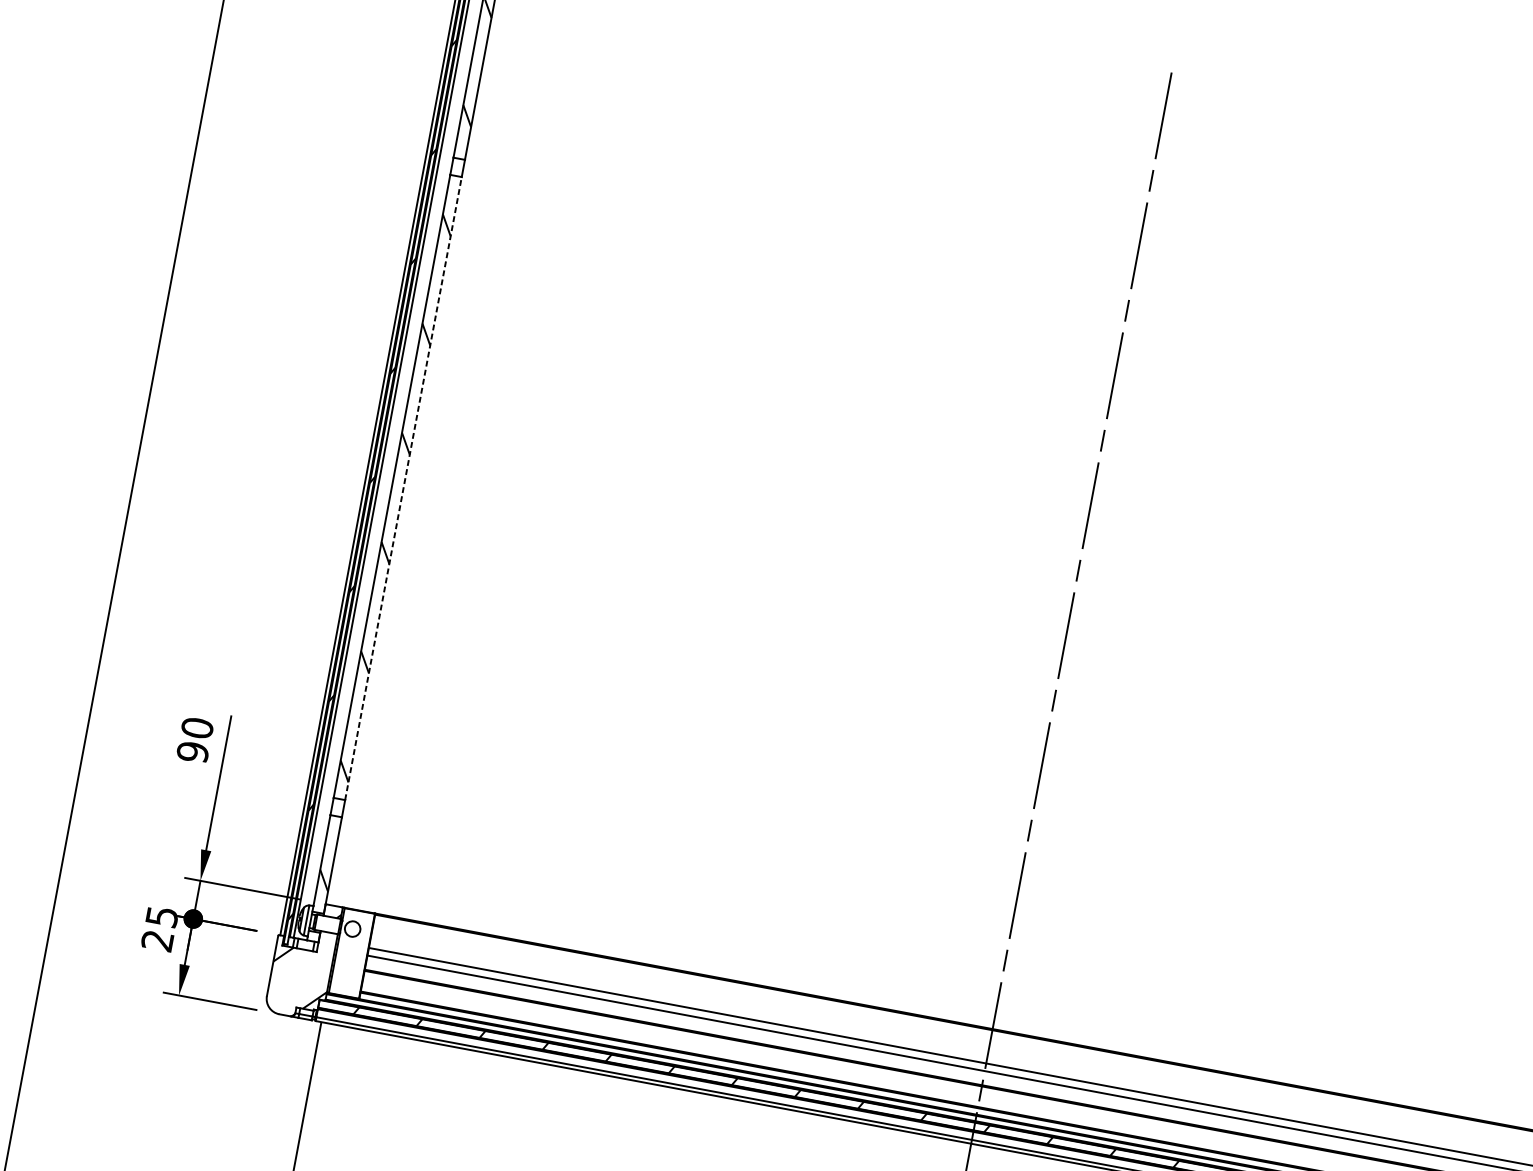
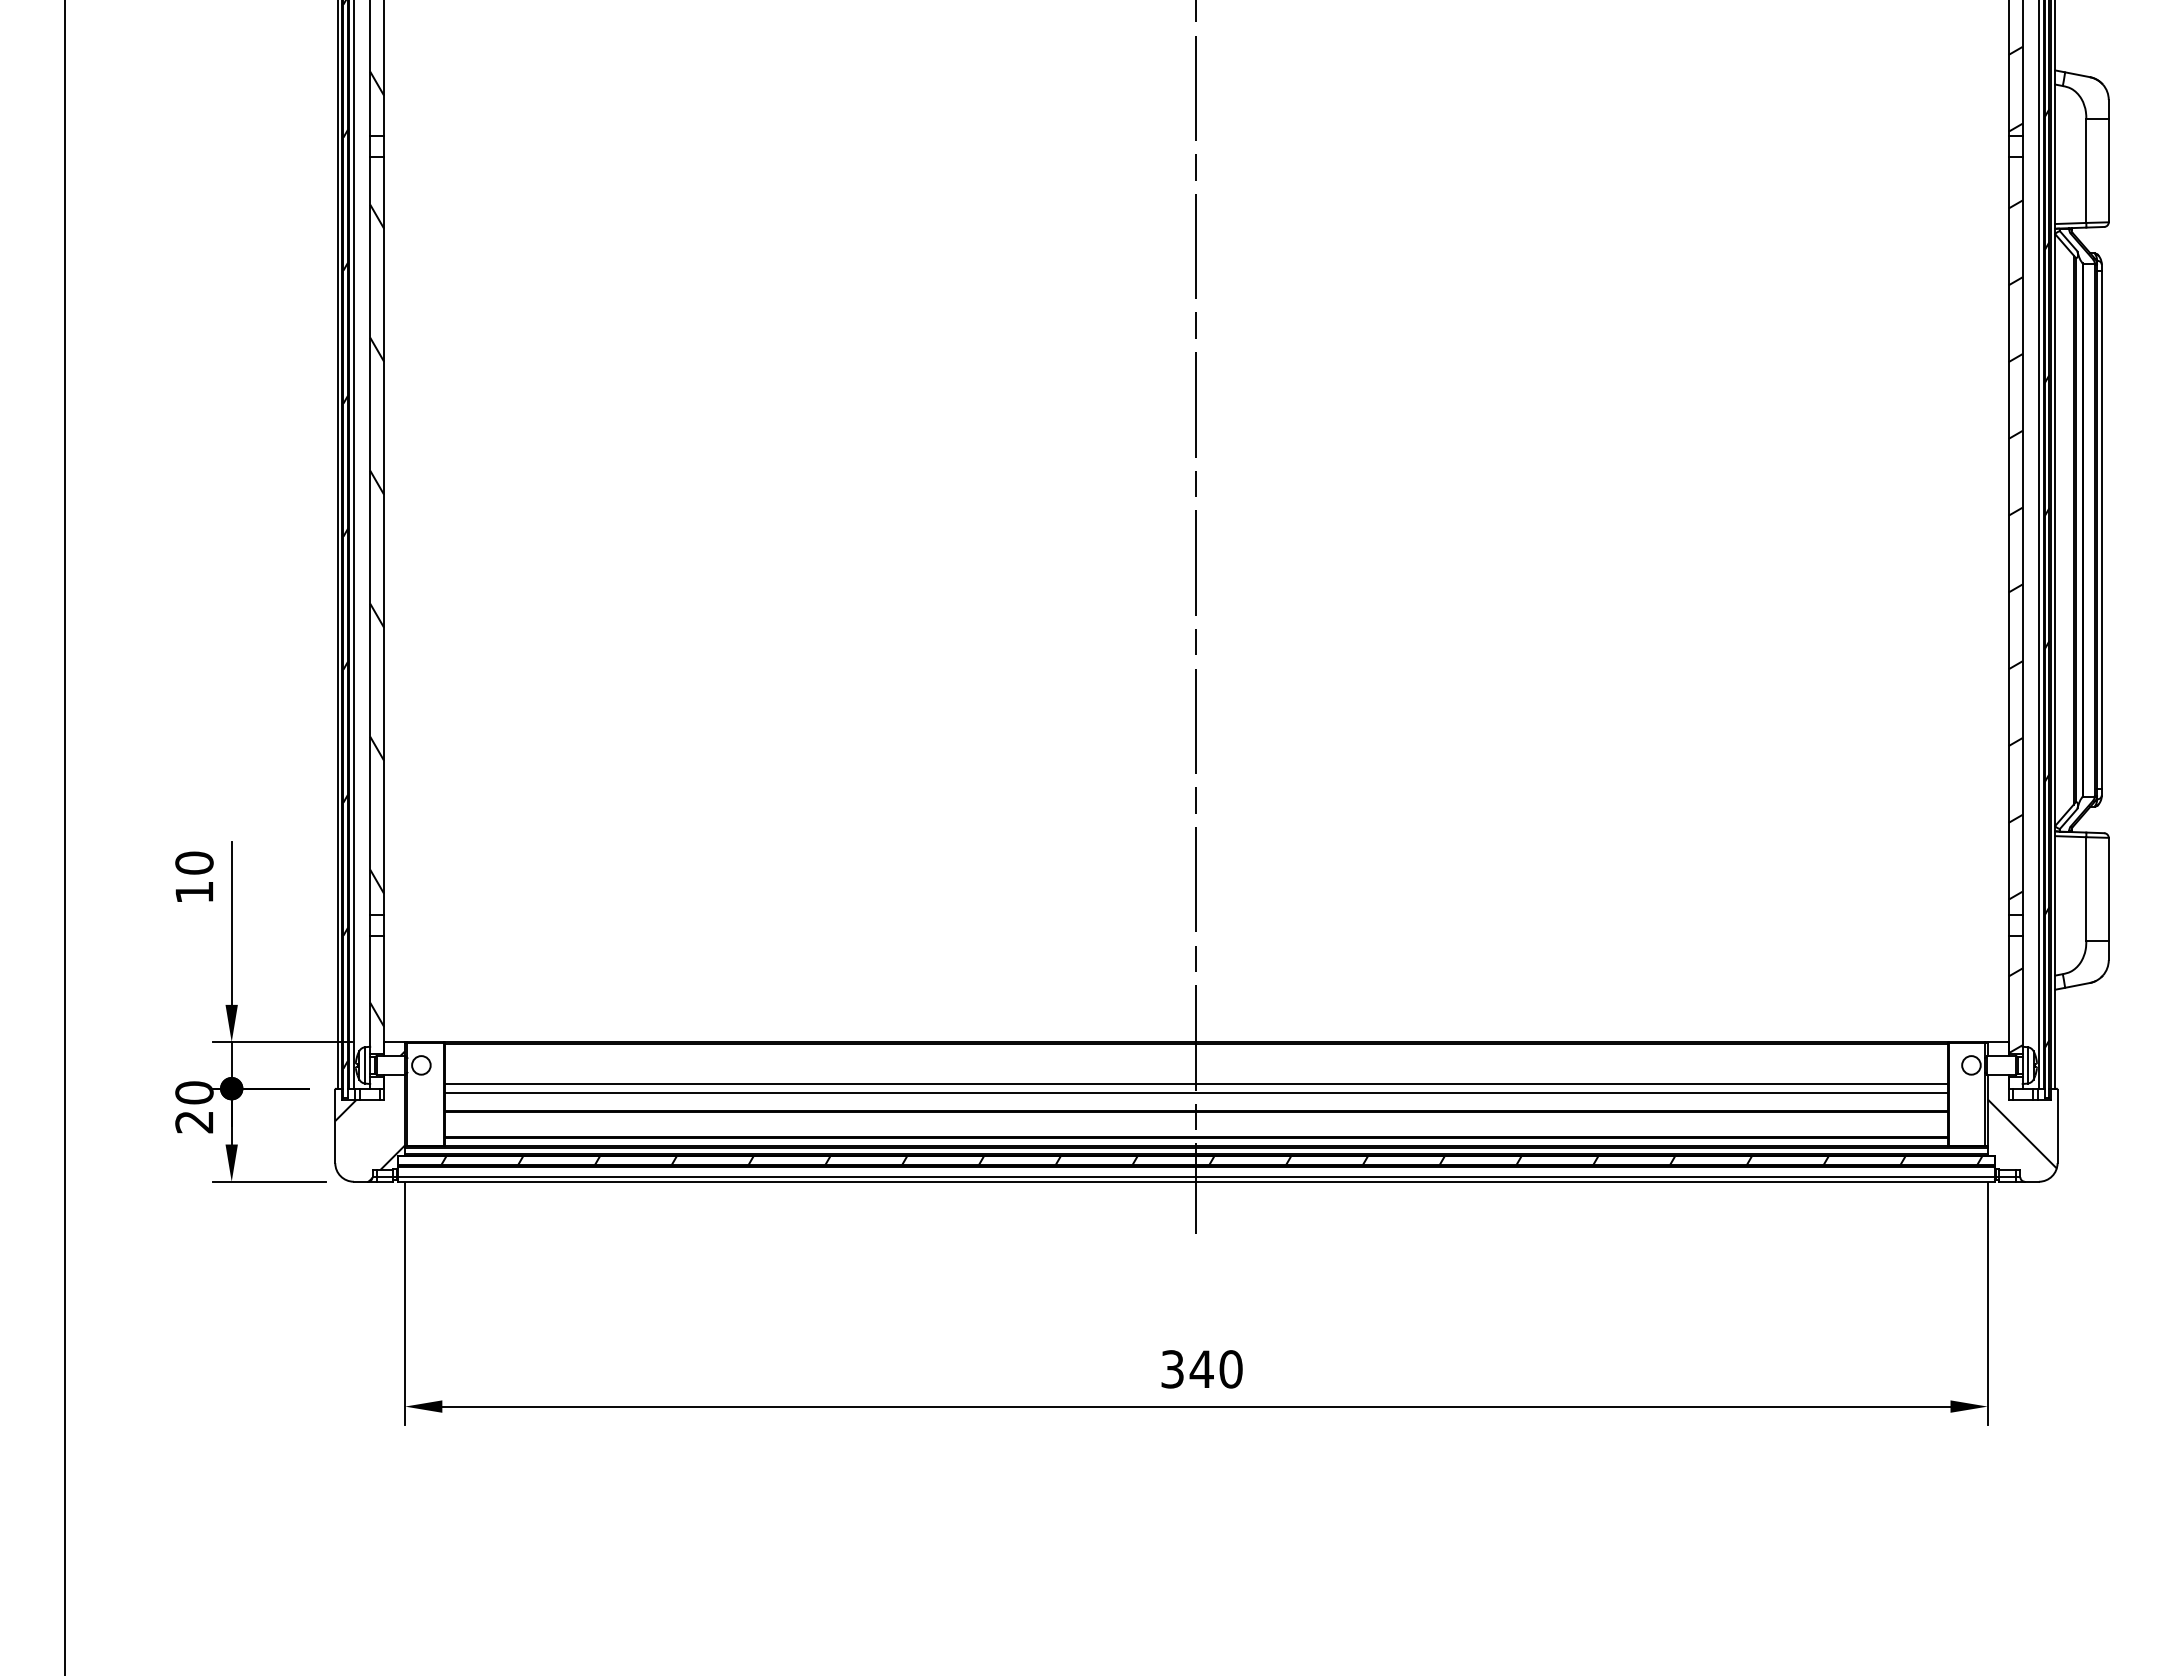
line: (403, 488) -> (384, 535), dashed -> solid
text: (192, 752) -> (194, 892), 90 -> 10
text: (162, 916) -> (194, 1092), 25 -> 20

